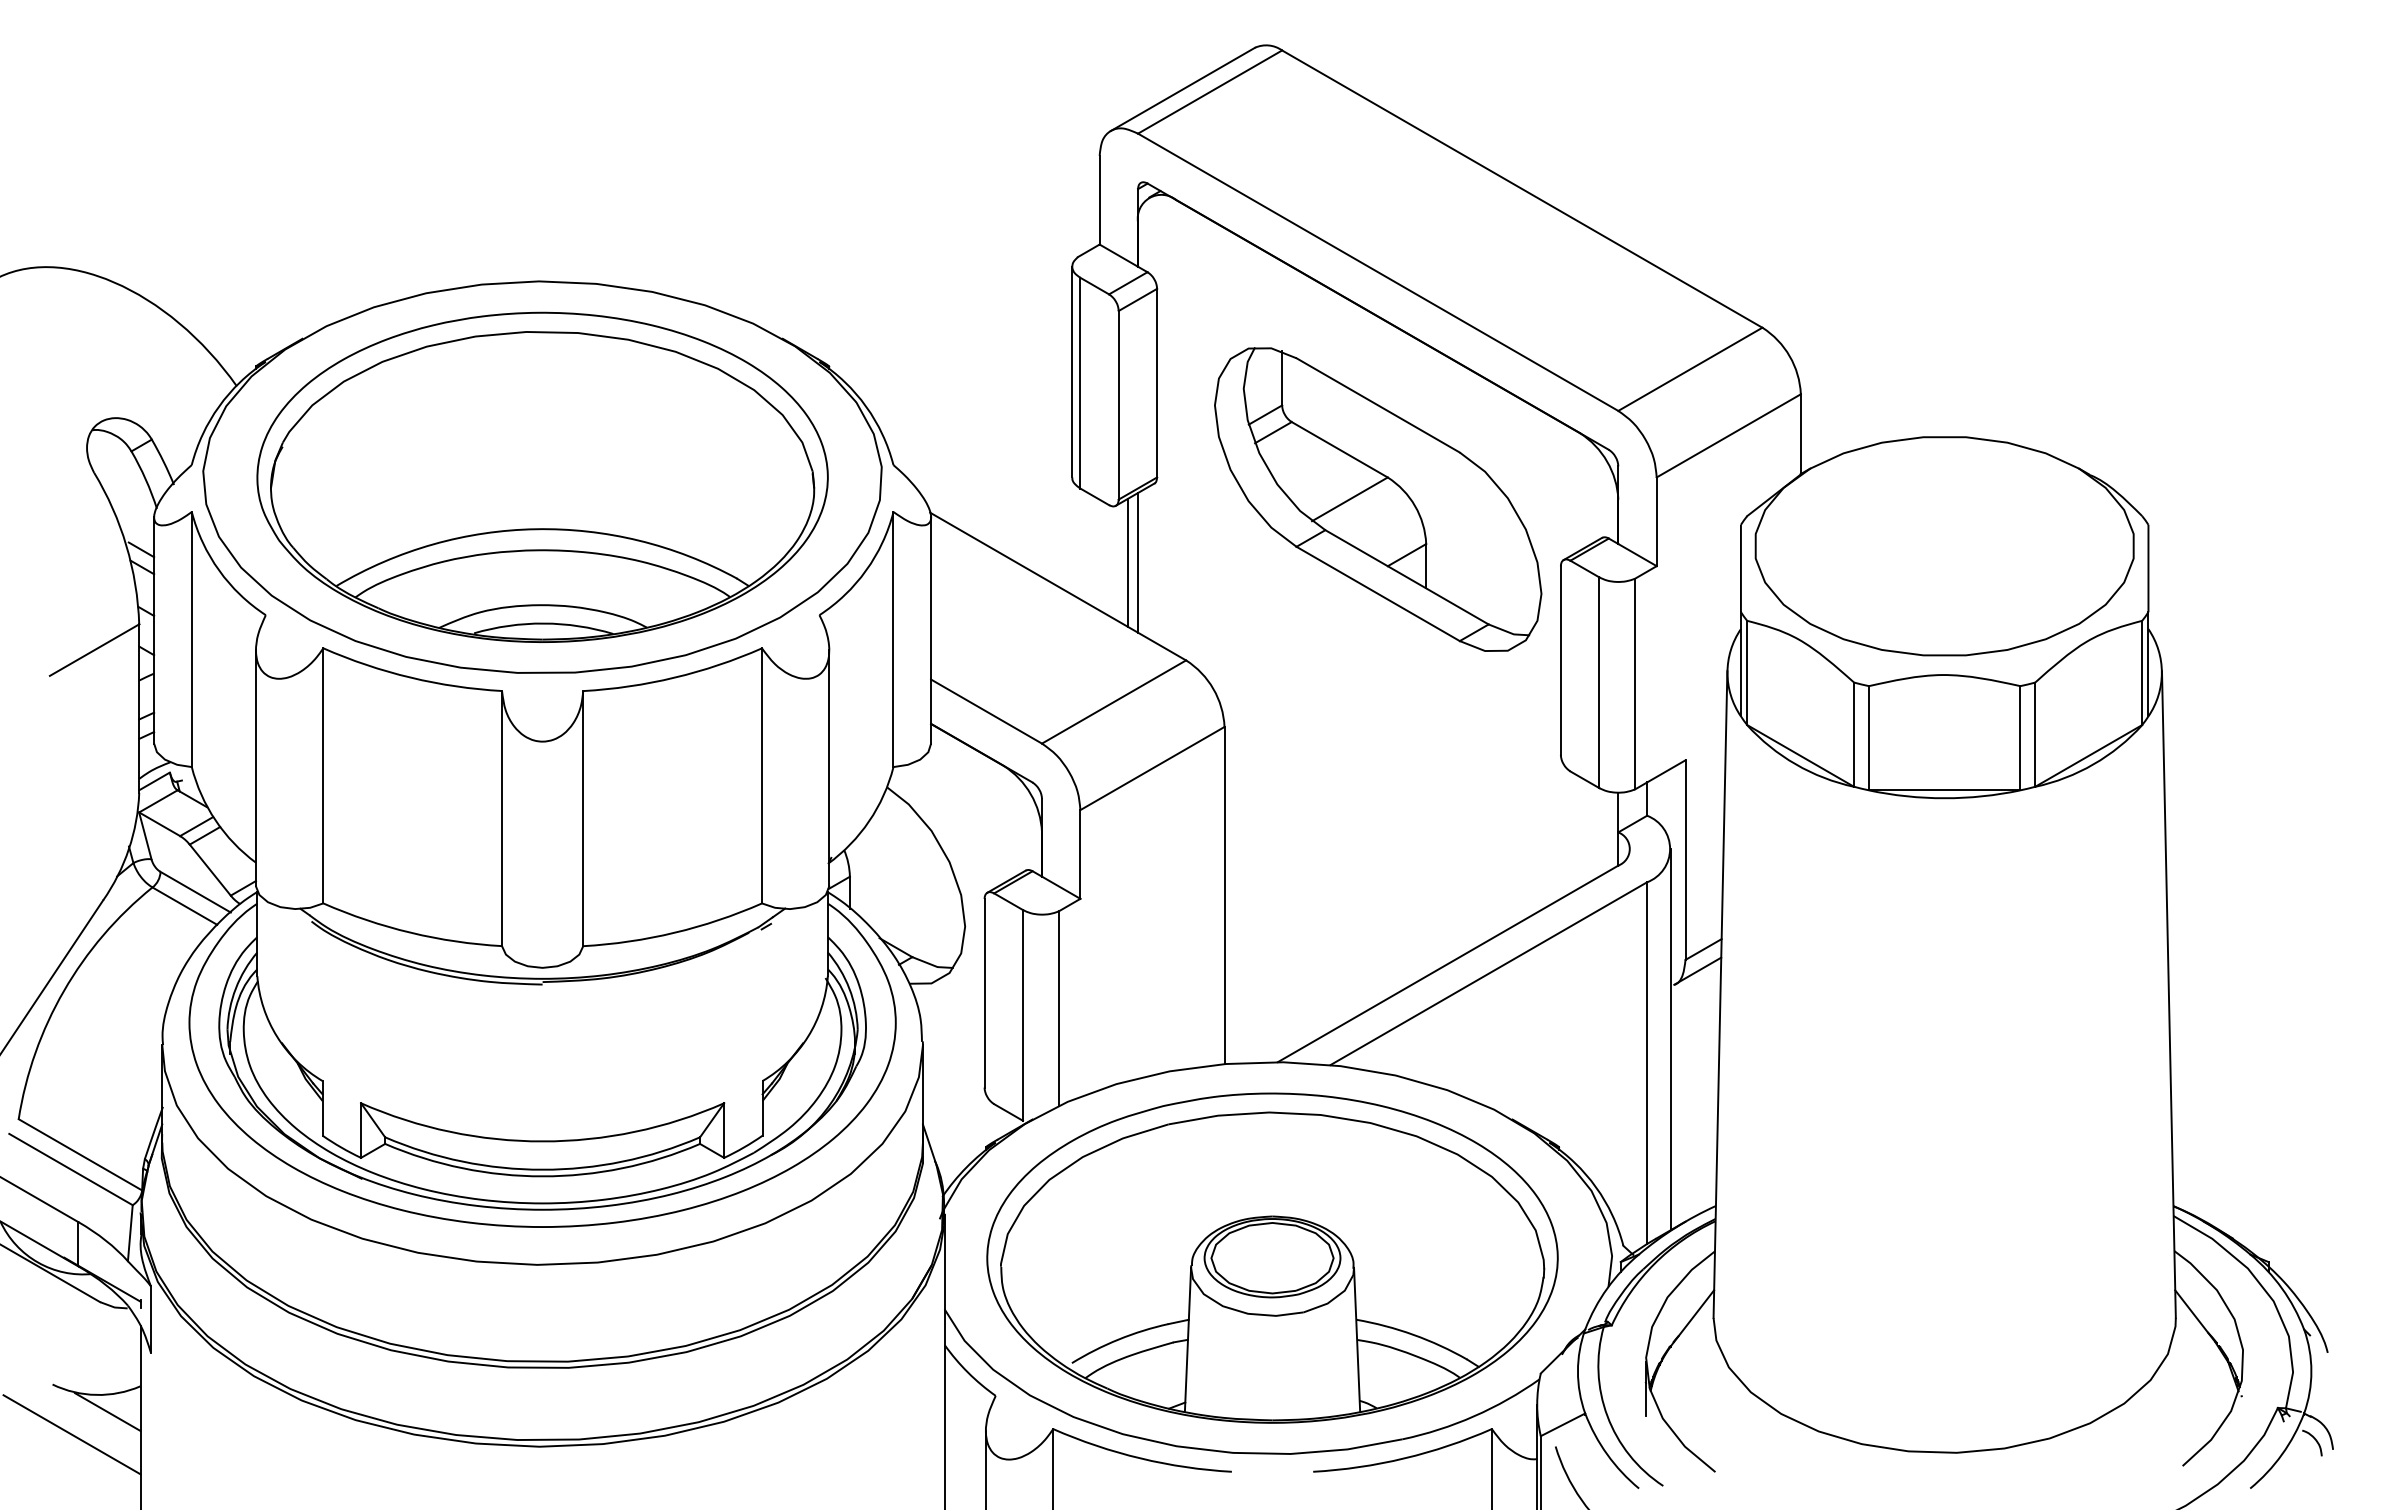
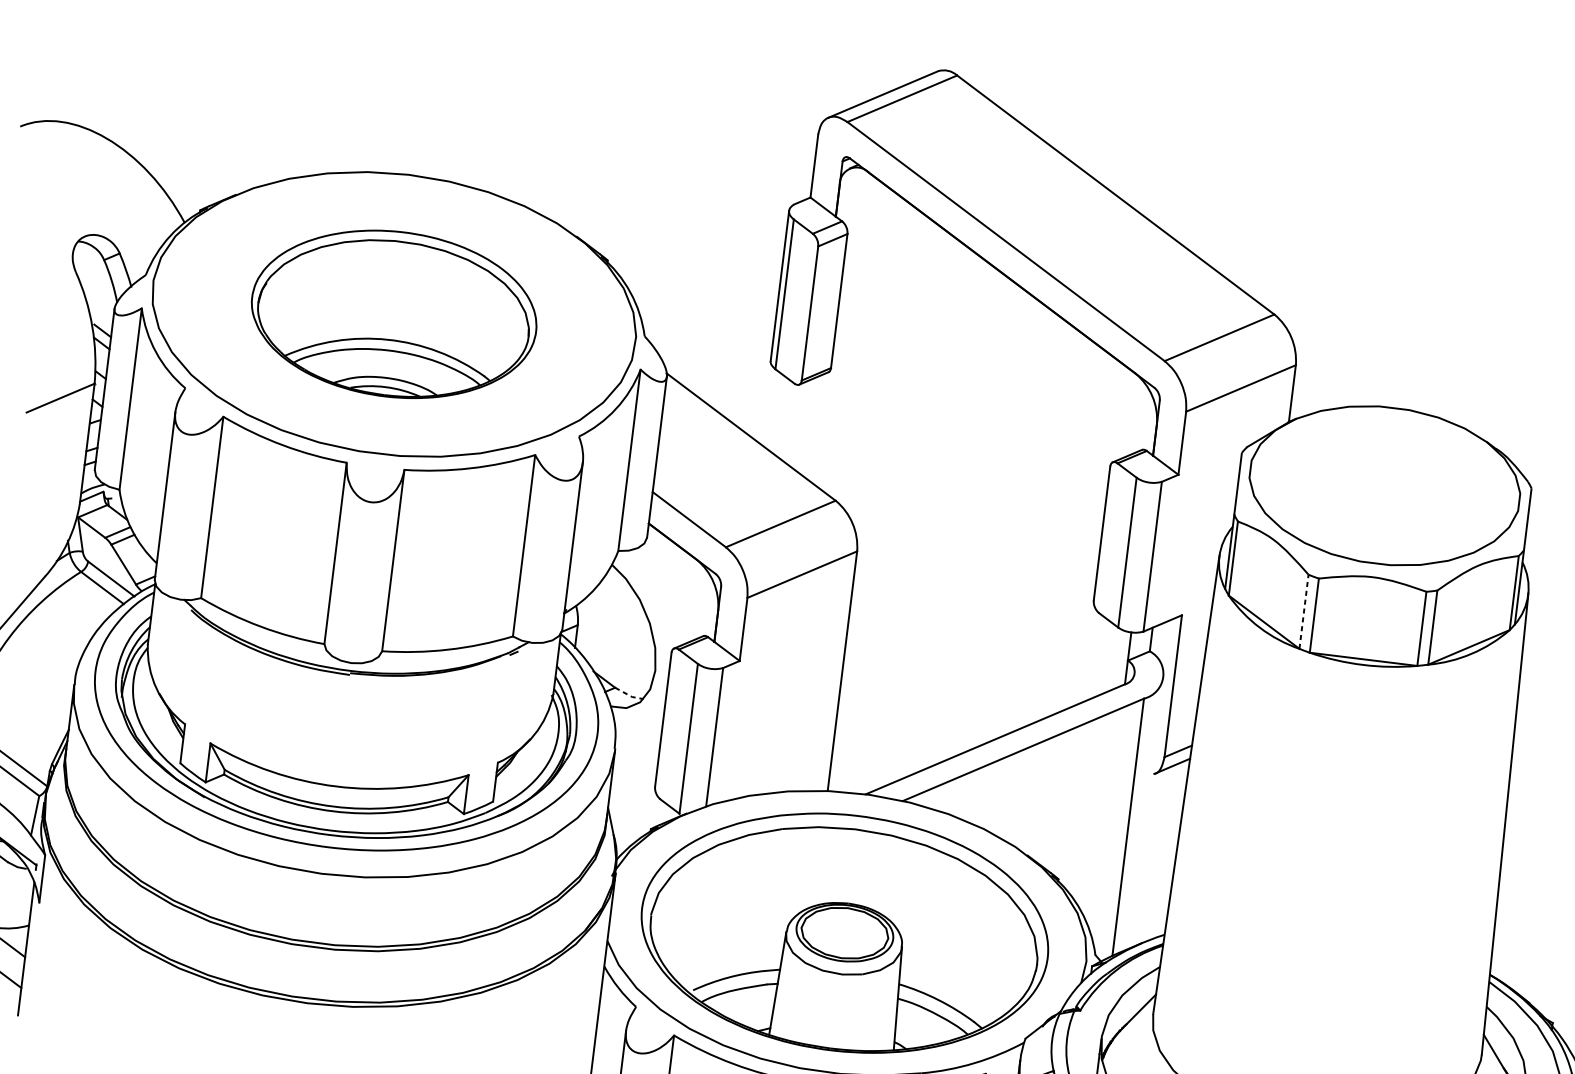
part: (542, 476) -> (394, 313), size x0.7
part: (1378, 499) -> (986, 403), removed
line: (1128, 562) -> (803, 426), removed
line: (1138, 562) -> (810, 426), removed
line: (1854, 734) -> (1304, 611), solid -> dashed
line: (933, 965) -> (629, 695), solid -> dashed
line: (1671, 1039) -> (1147, 812), removed

